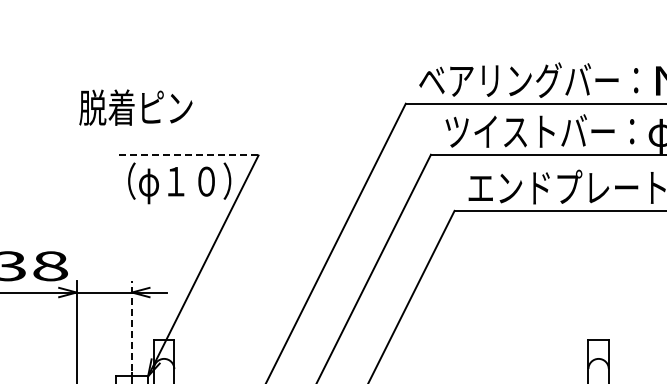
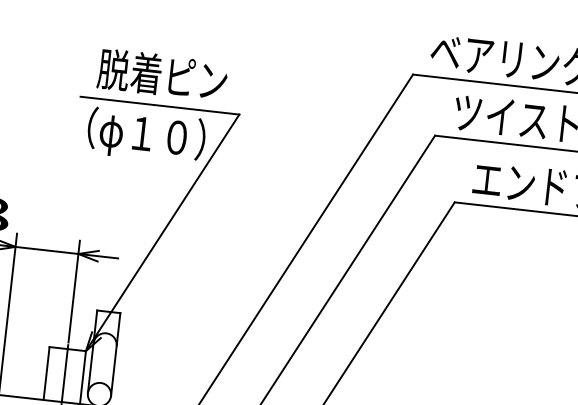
text: (135, 107) -> (162, 74), moved
line: (188, 155) -> (159, 105), dashed -> solid
line: (132, 325) -> (74, 291), dashed -> solid

